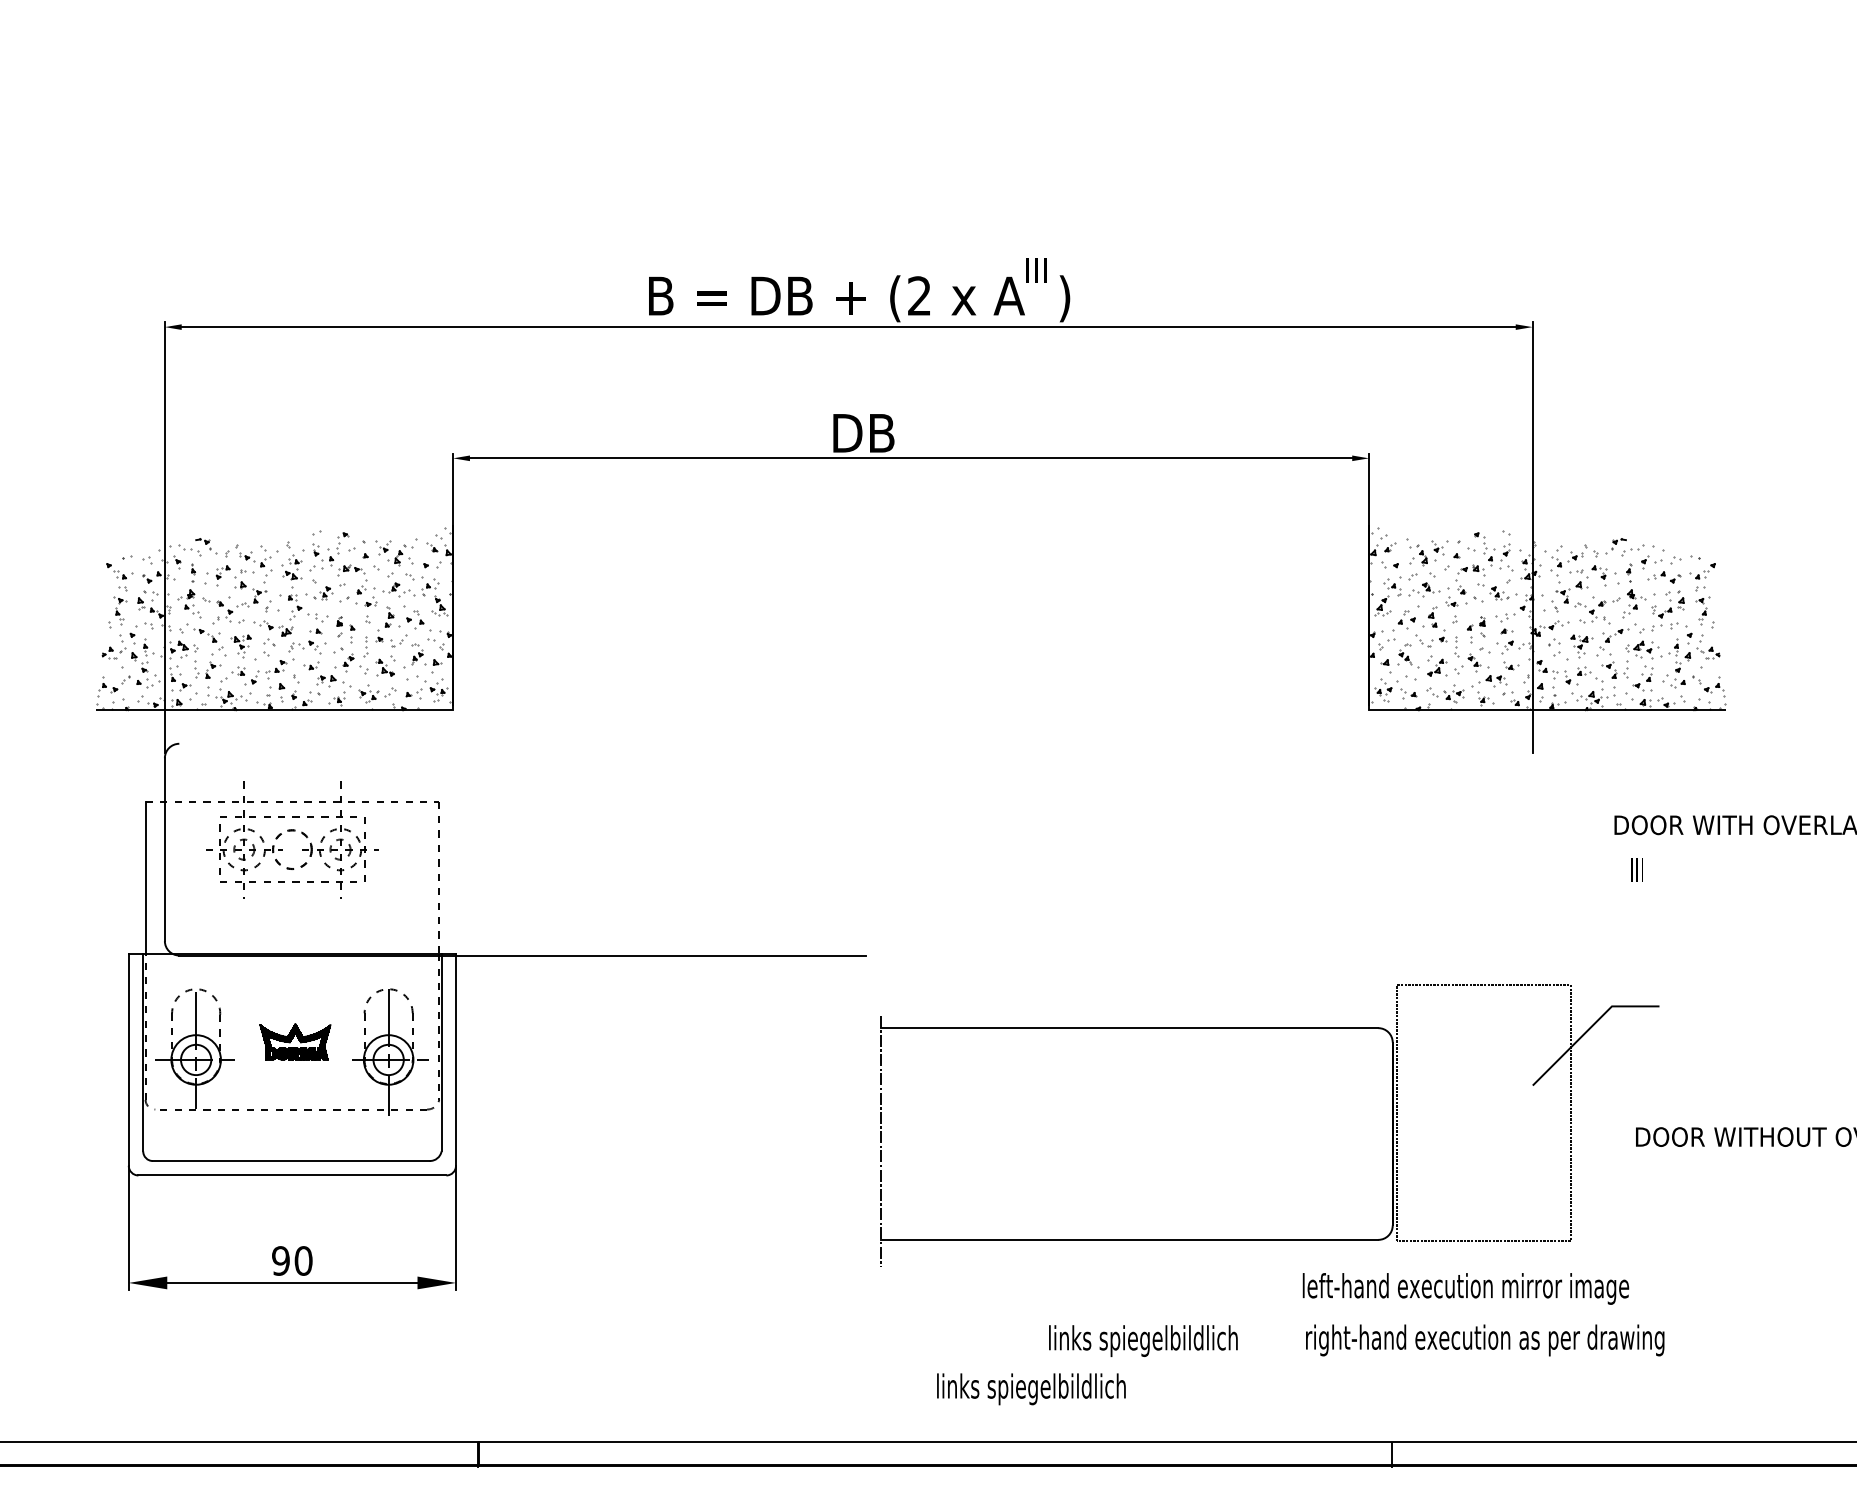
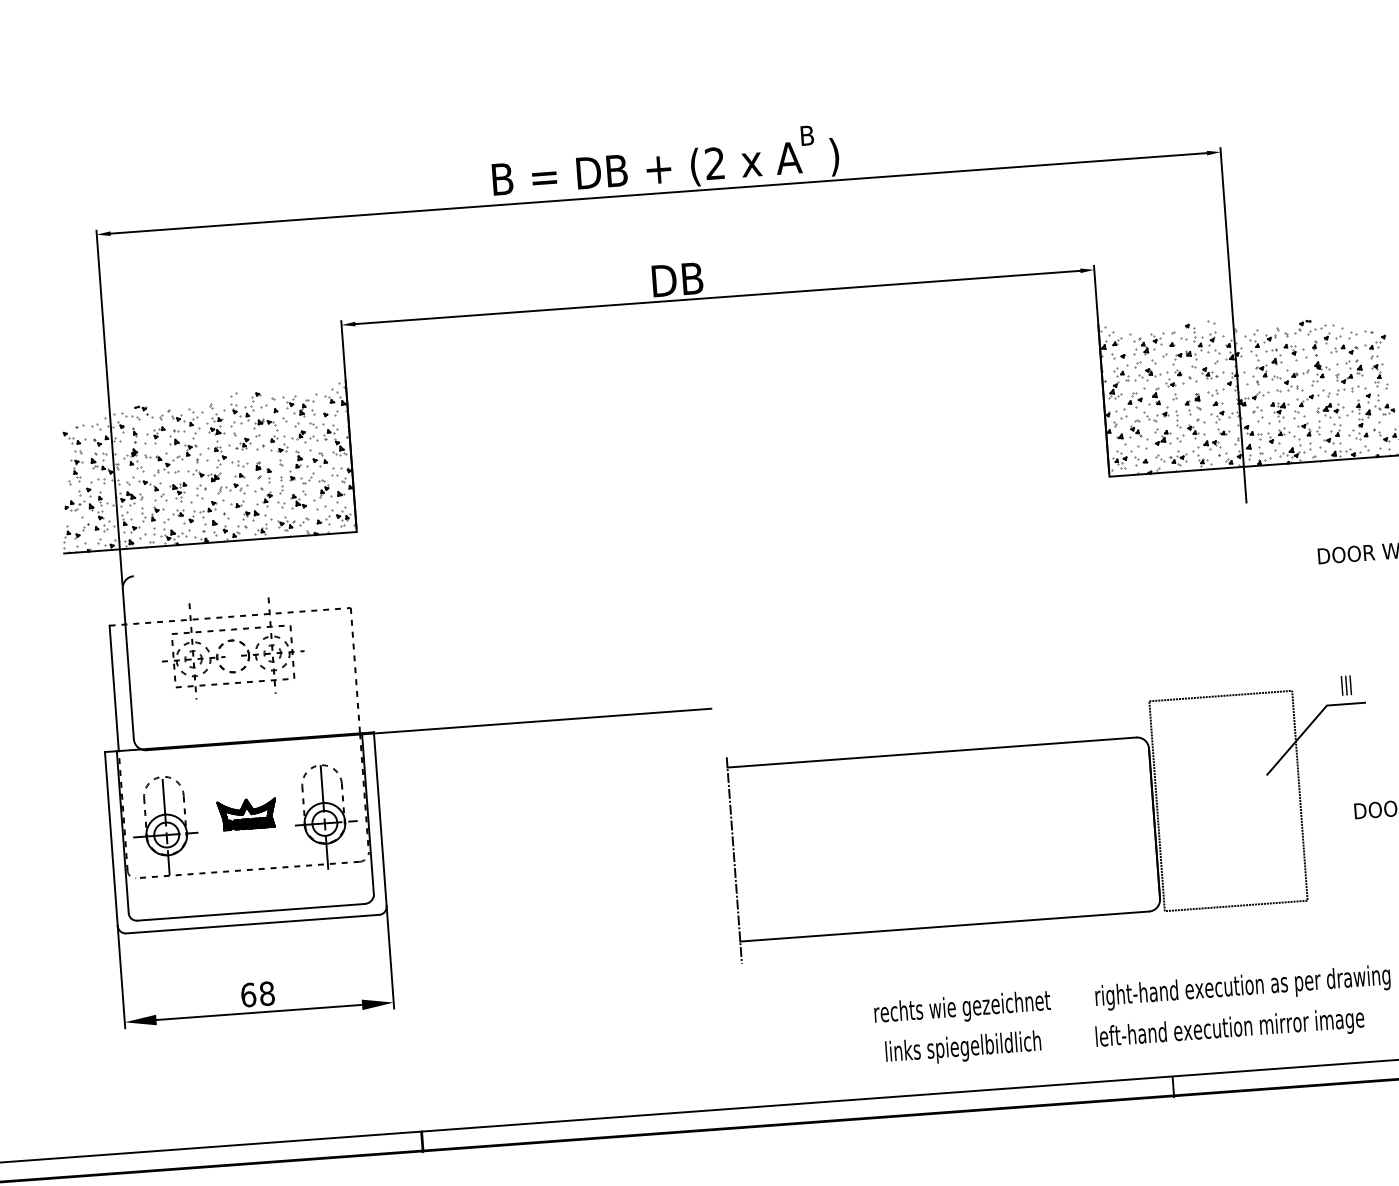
text: (1036, 270) -> (809, 135), III -> B
text: (1636, 869) -> (1345, 685), moved
text: (292, 1260) -> (258, 994), 90 -> 68
text: (1465, 1288) -> (1229, 1029), moved
text: (1143, 1341) -> (962, 1009), links spiegelbildlich -> rechts wie gezeichnet
text: (1031, 1389) -> (963, 1048), moved

